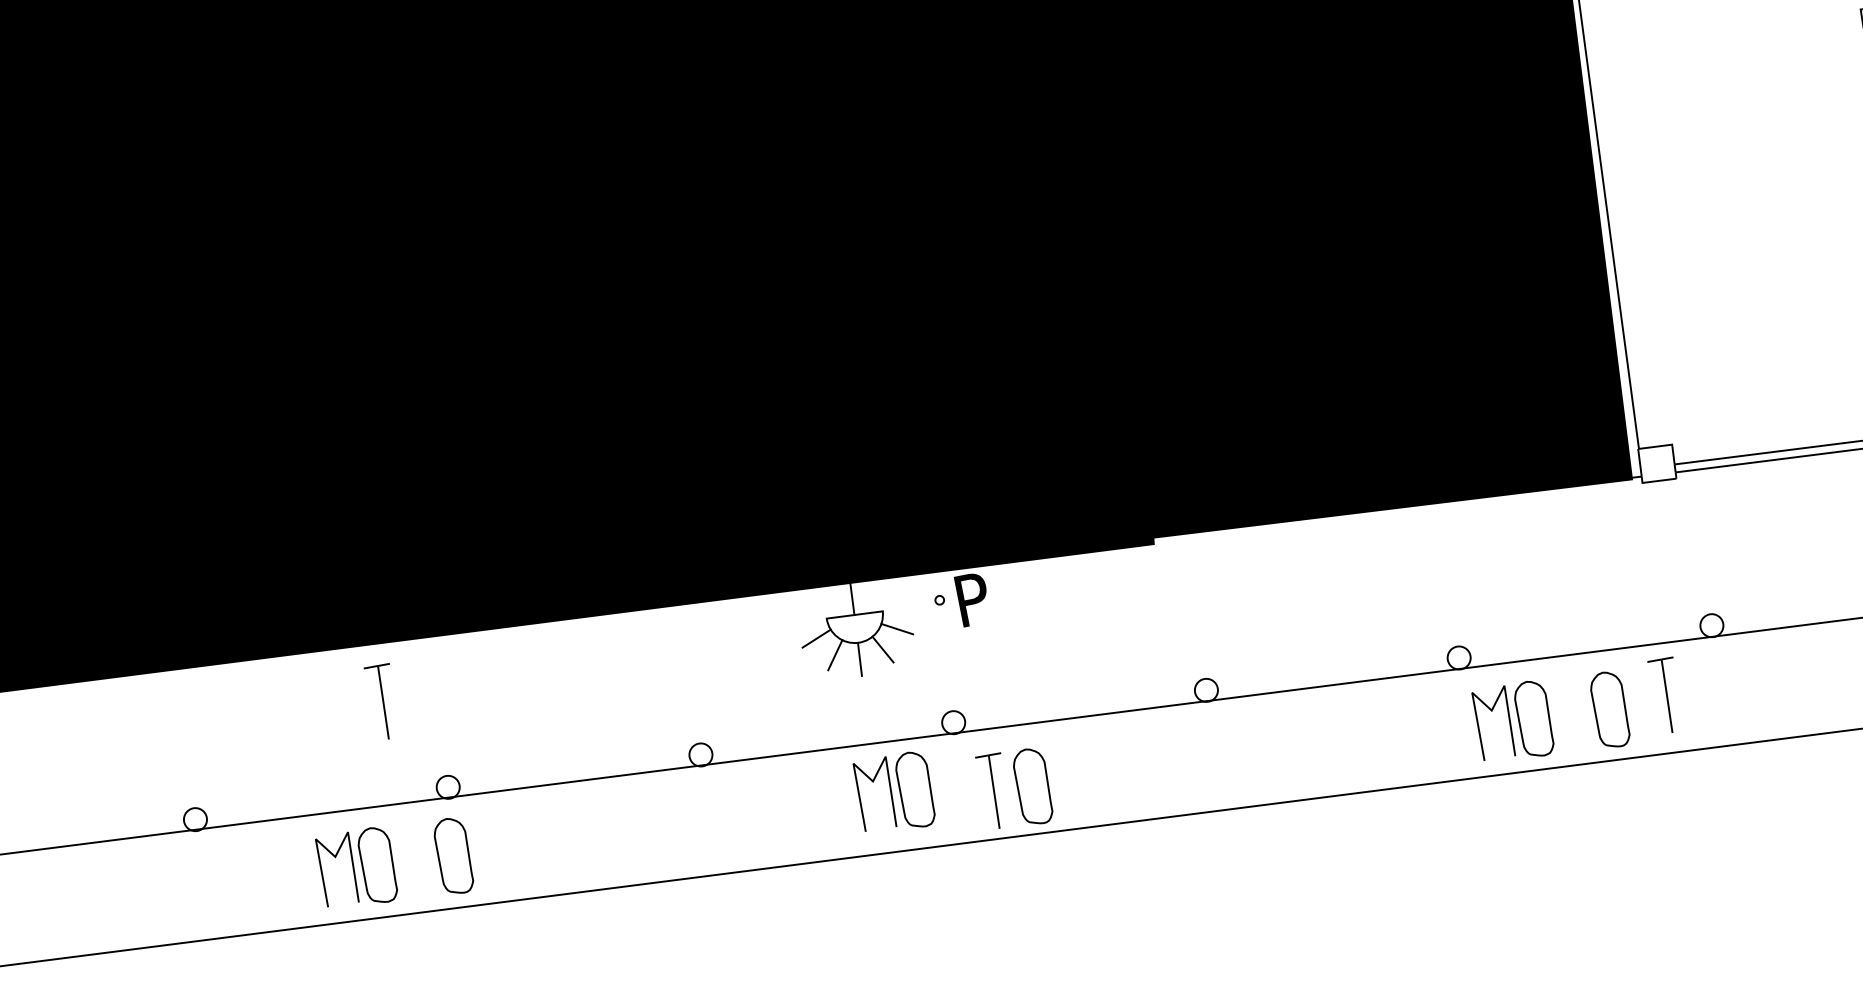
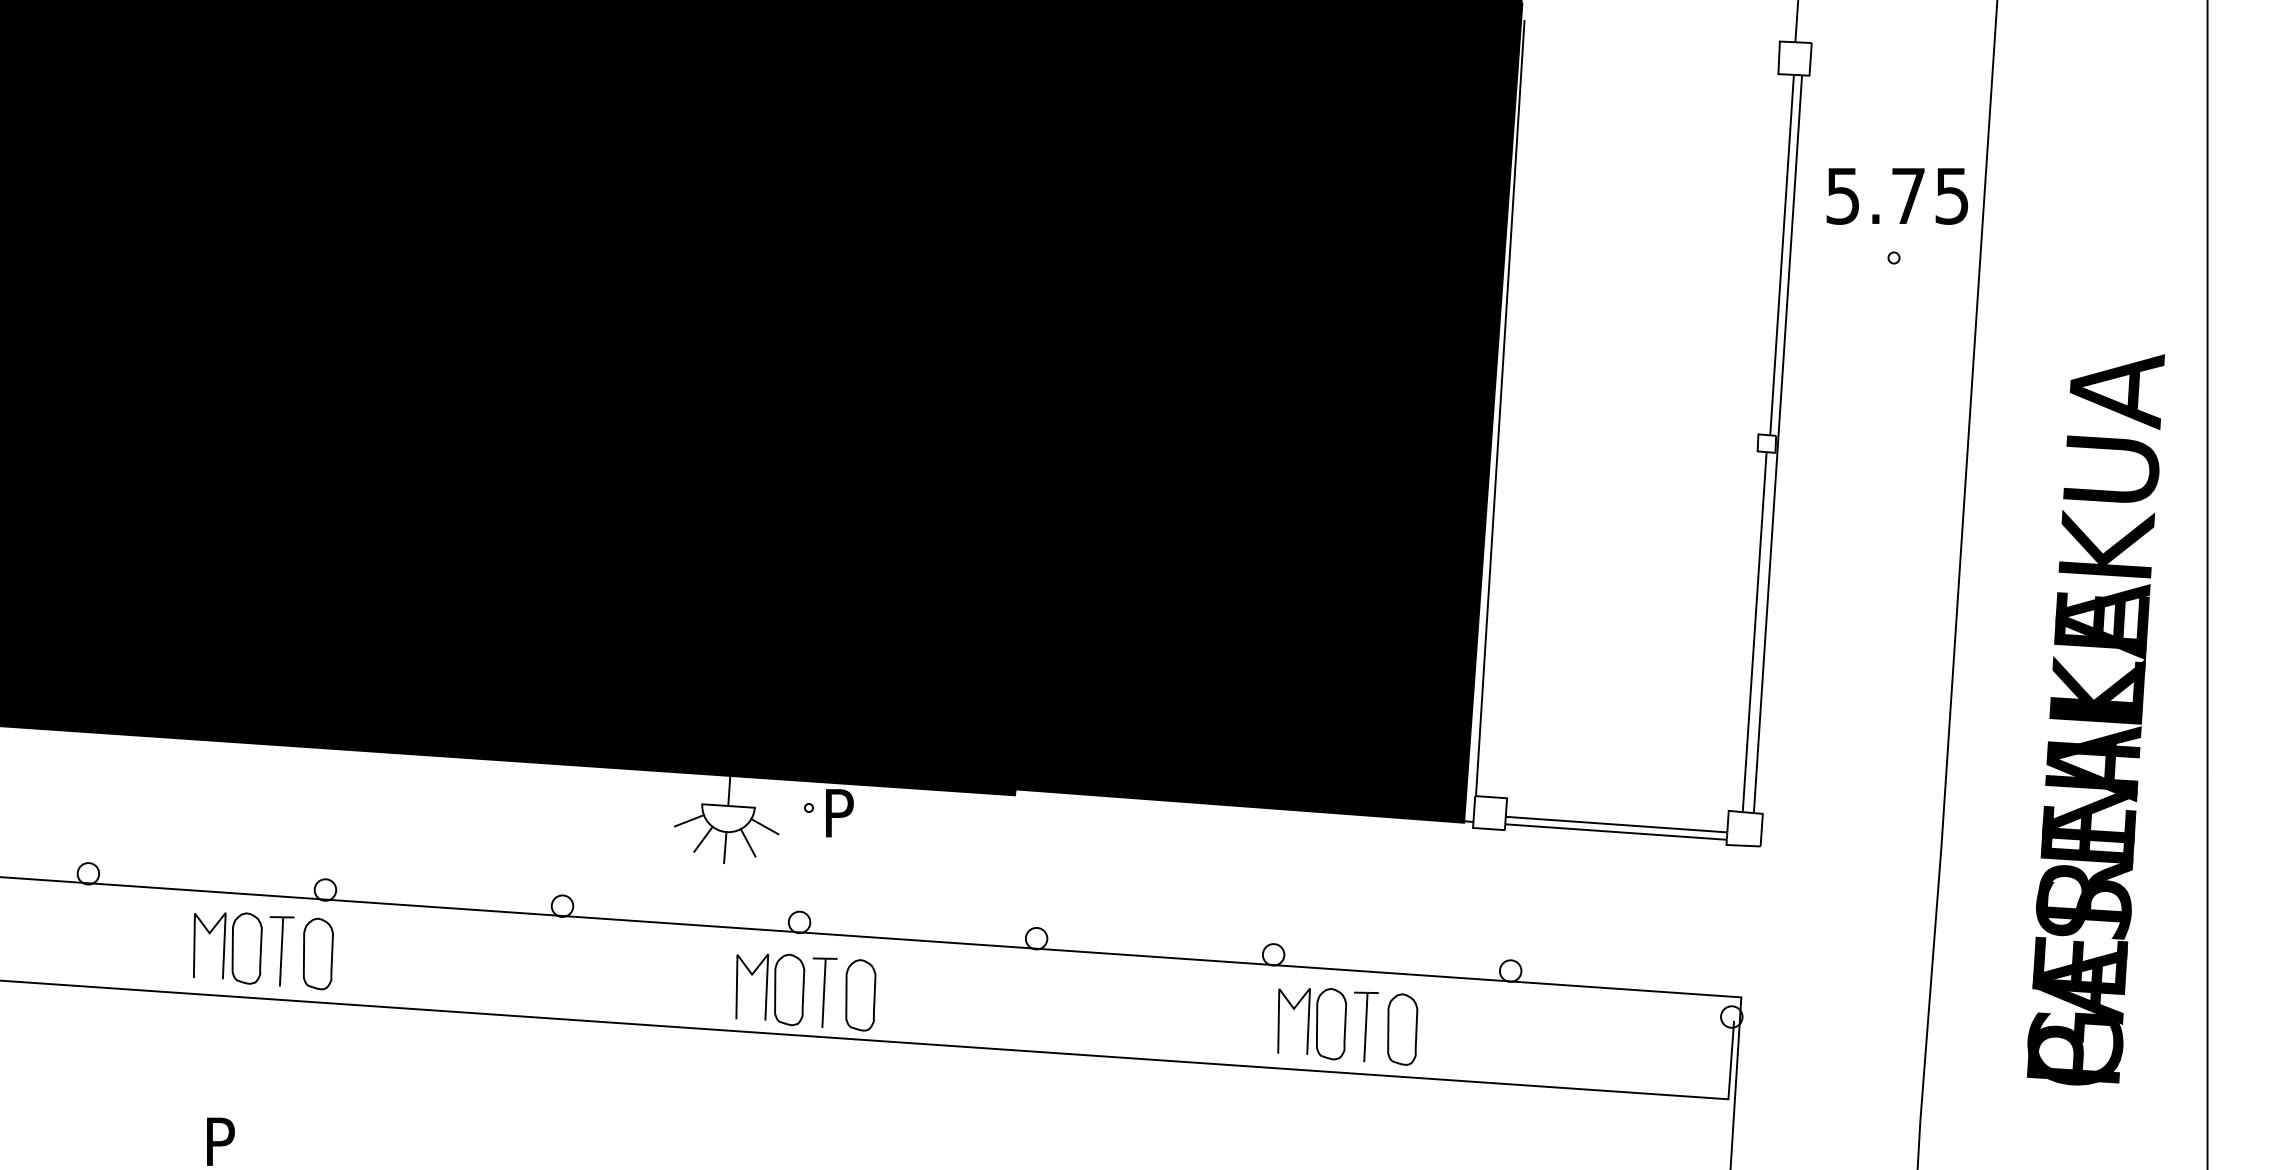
part: (1667, 695) -> (1366, 1026), moved
part: (383, 702) -> (281, 951), moved
part: (895, 793) -> (770, 989), moved

